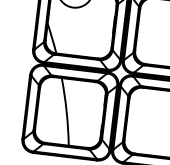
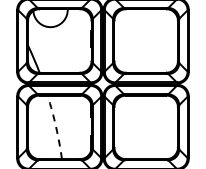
arc: (67, 112) -> (56, 127), solid -> dashed

